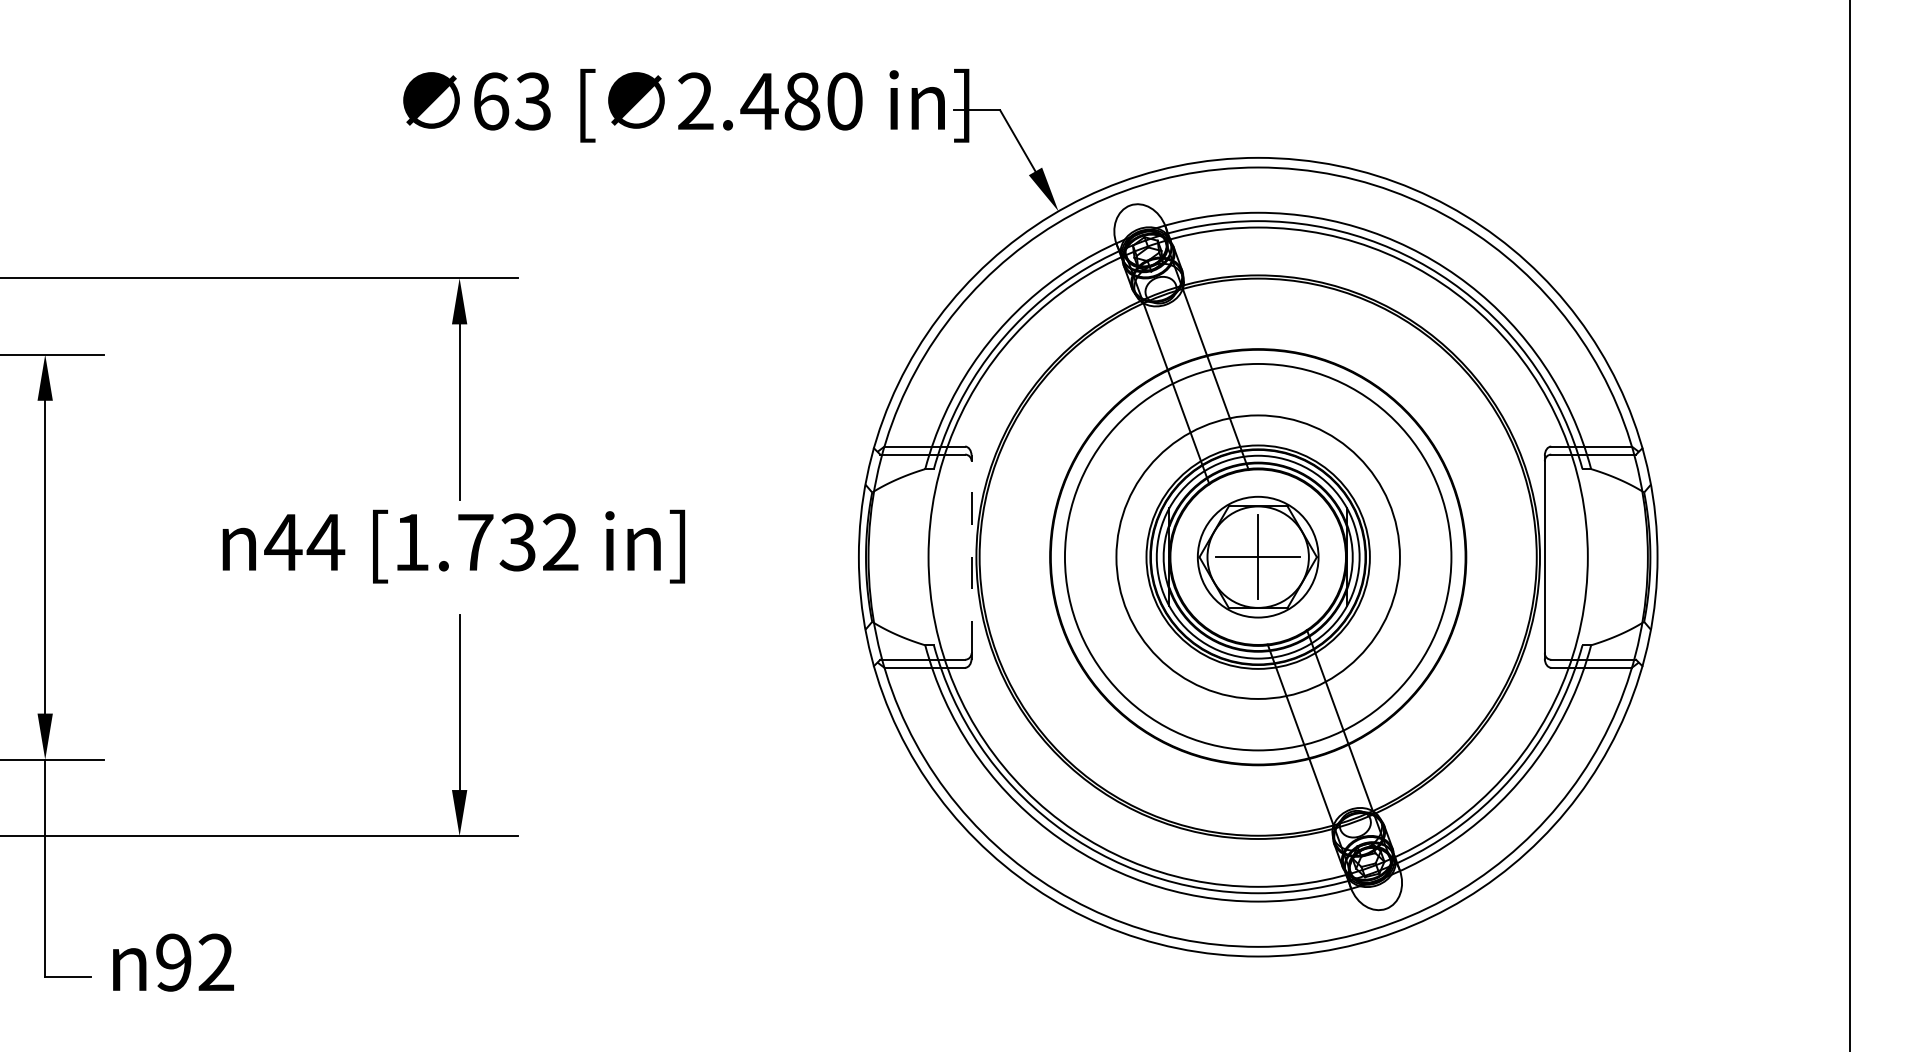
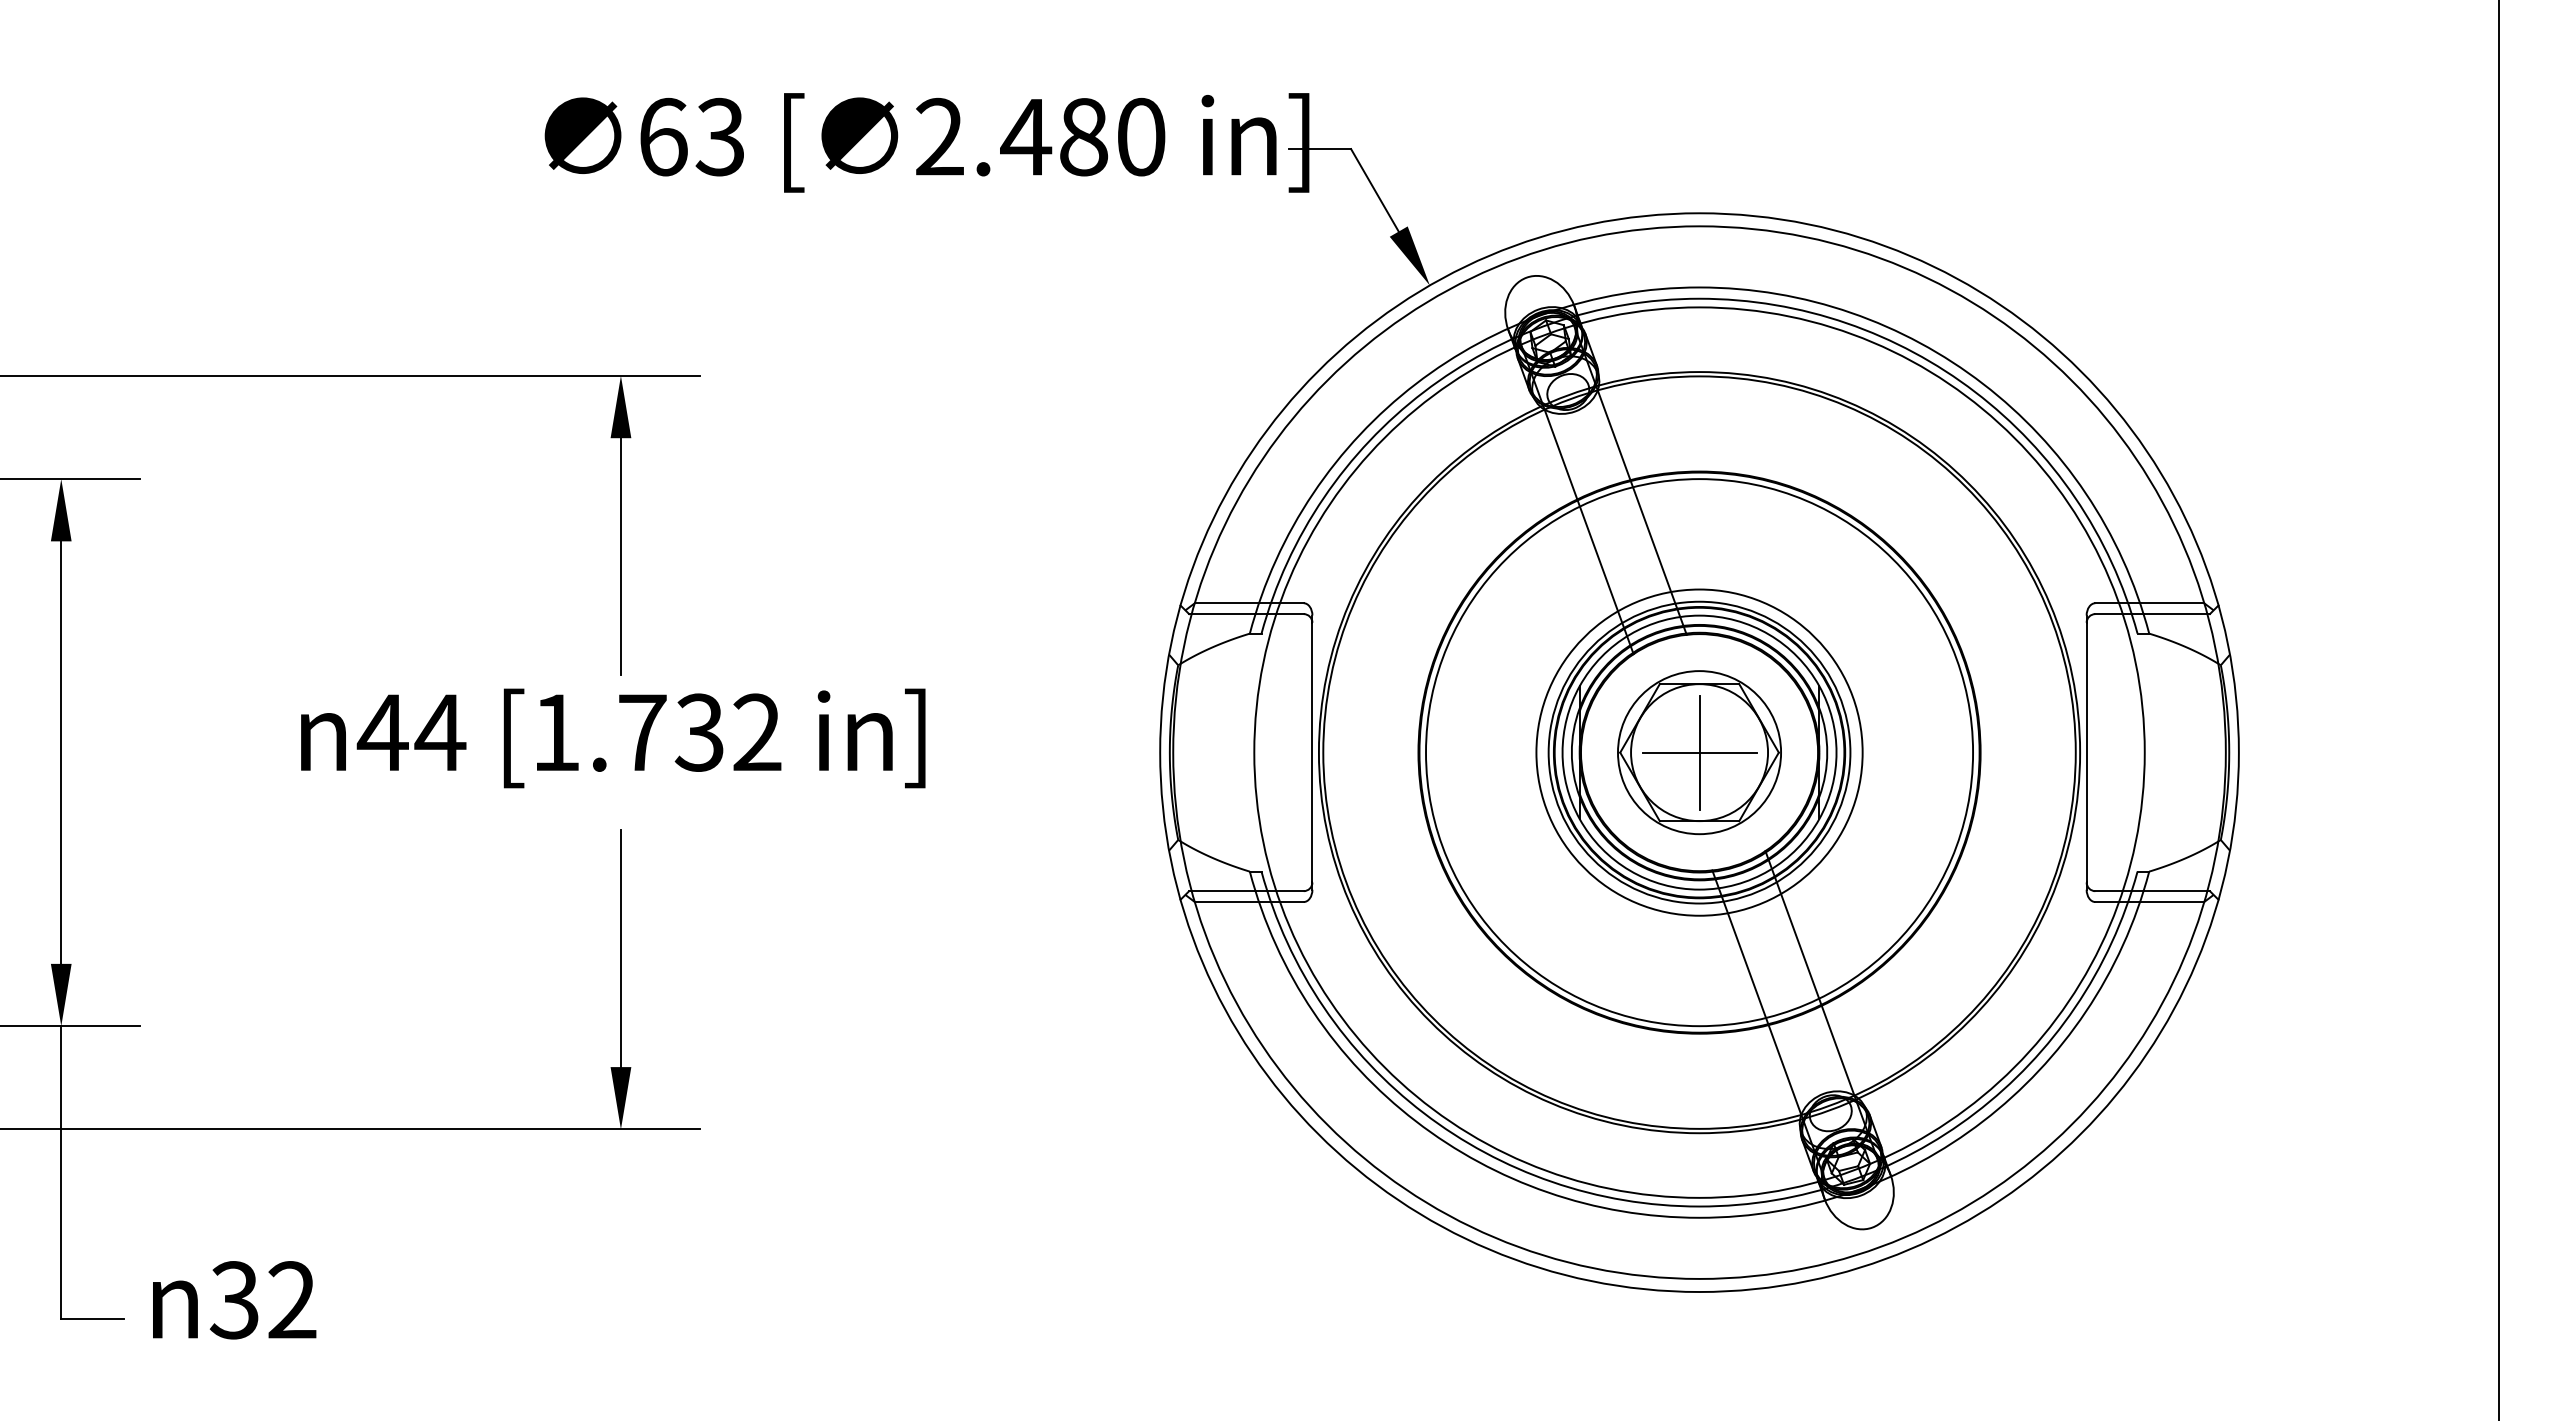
line: (971, 557) -> (1312, 752), dashed -> solid
circle: (1258, 557) -> (1699, 752), size x0.62
circle: (1258, 557) -> (1699, 752), size x1.43
text: (172, 962) -> (233, 1300), 92 -> 32

